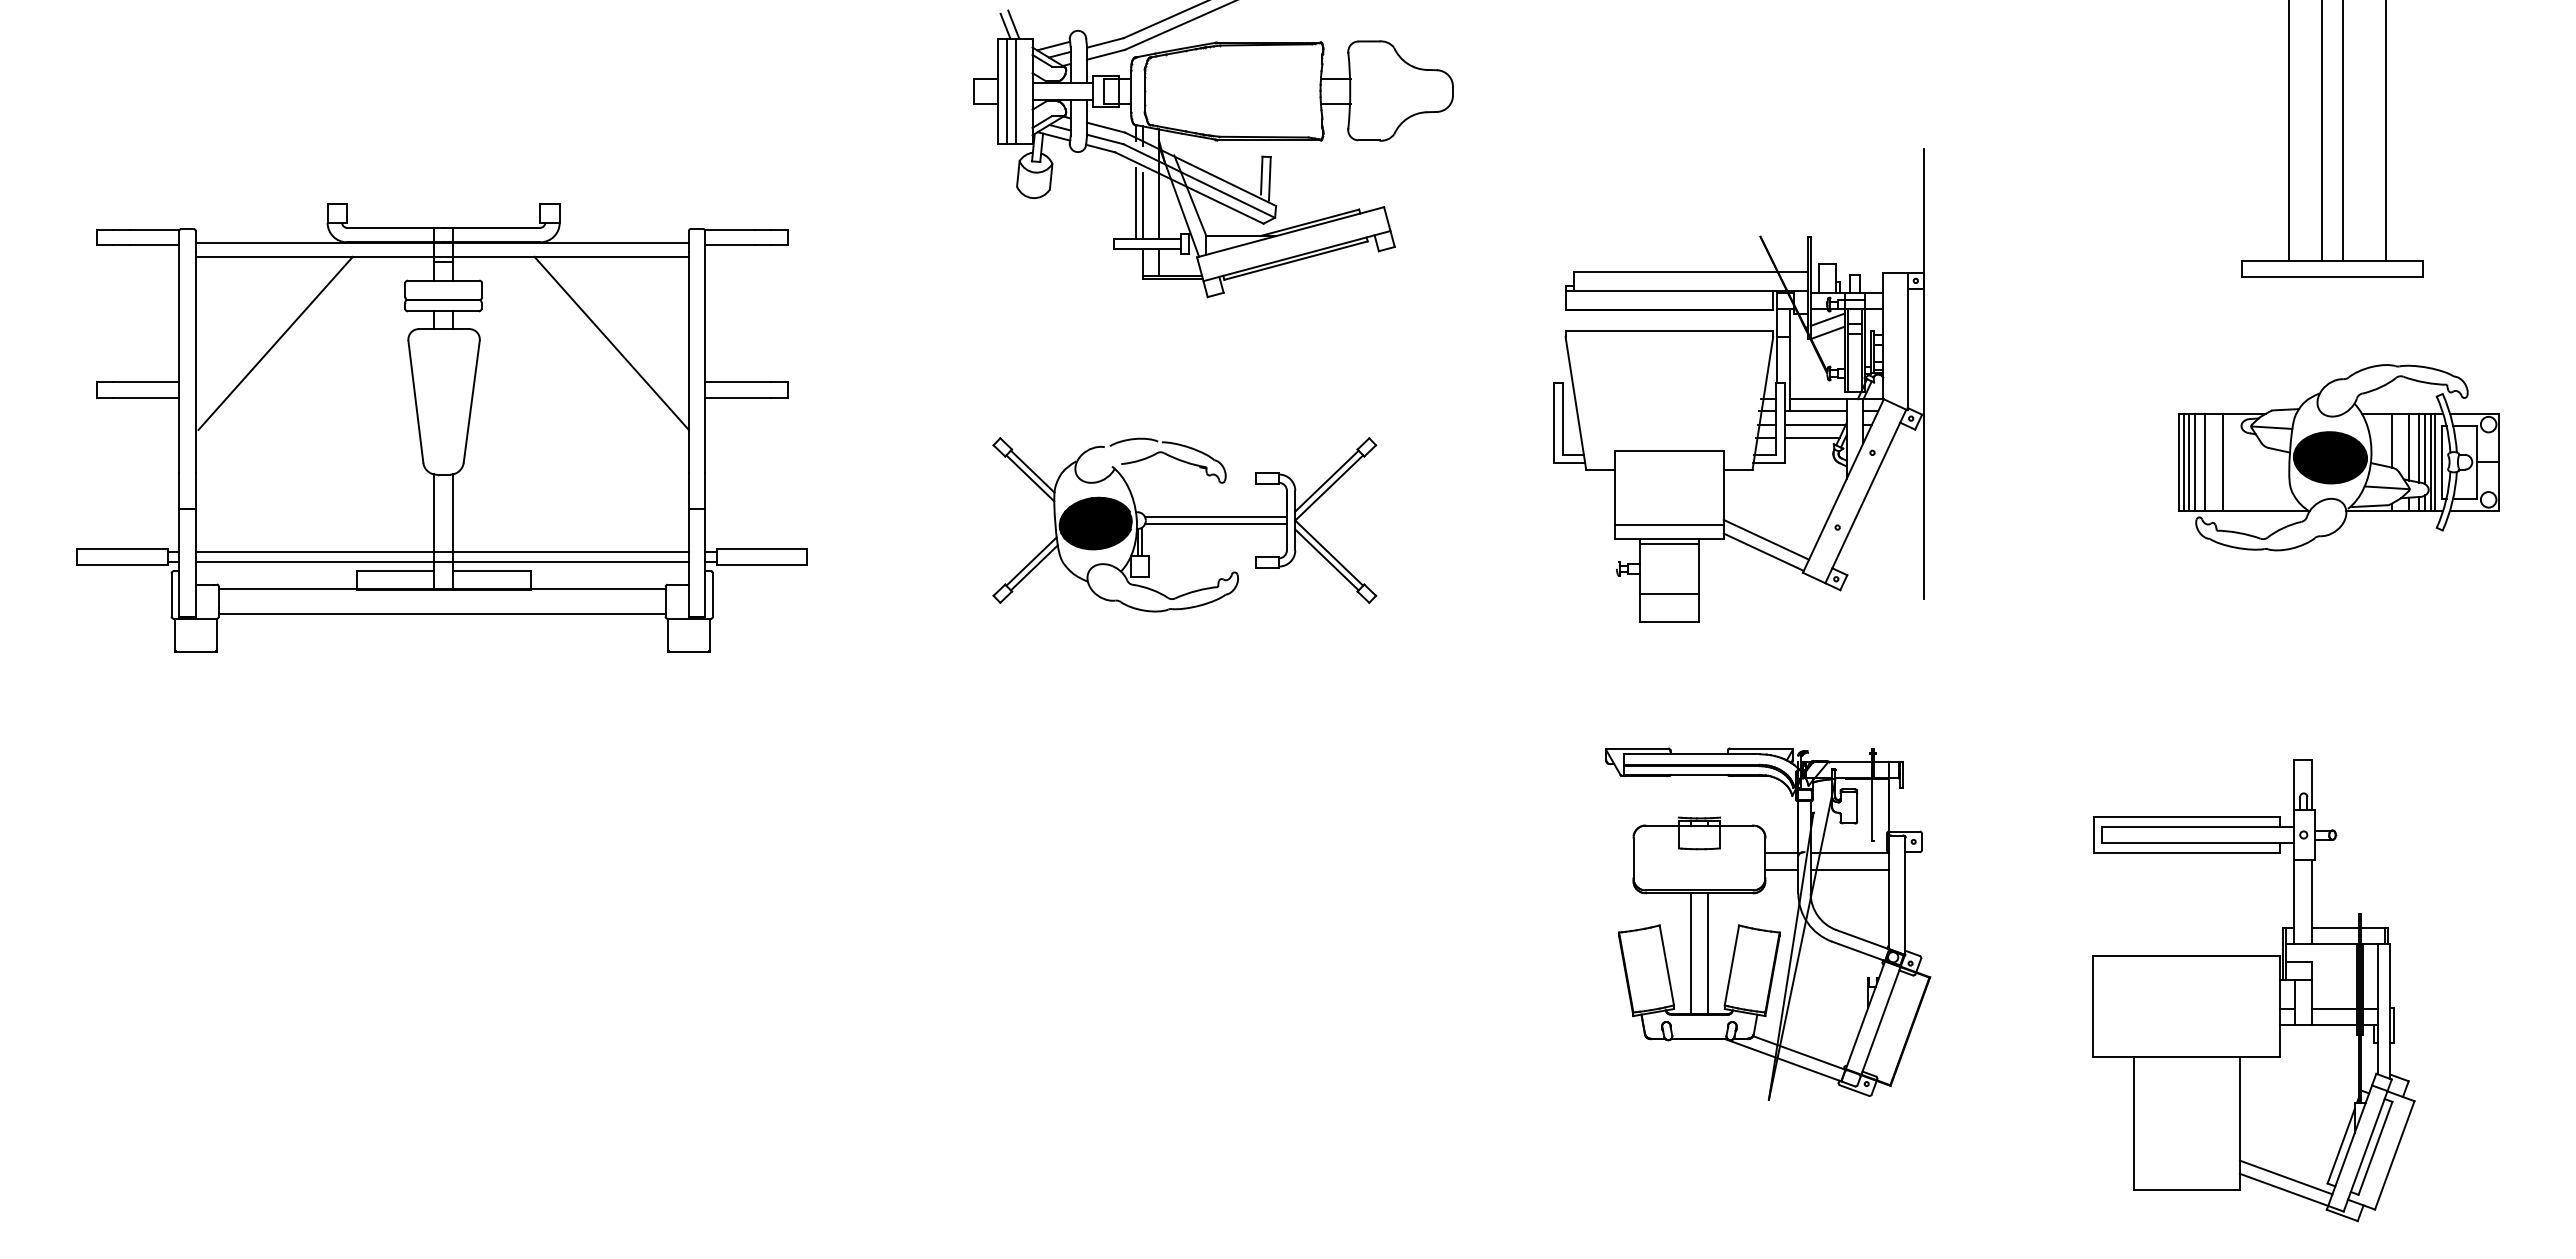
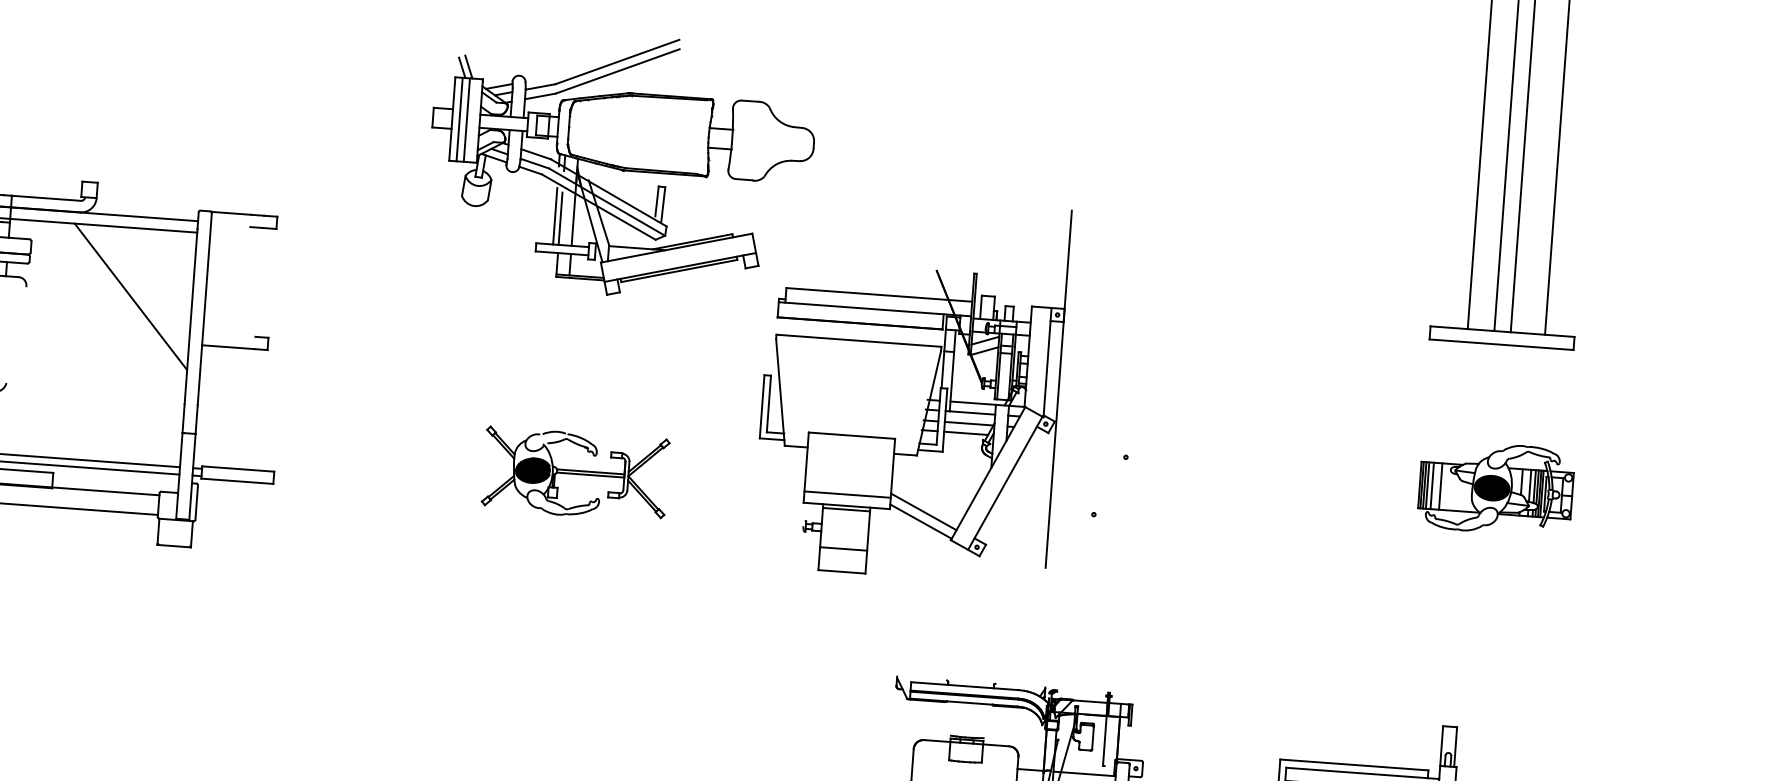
line: (729, 245) -> (230, 225), removed
line: (738, 382) -> (229, 335), removed
part: (1738, 385) -> (910, 387), moved
line: (471, 401) -> (16, 334), removed
part: (2338, 457) -> (1495, 488), size x0.6
part: (1184, 524) -> (575, 474), size x0.6
line: (1637, 748) -> (922, 678), removed
line: (1760, 748) -> (1019, 685), removed

